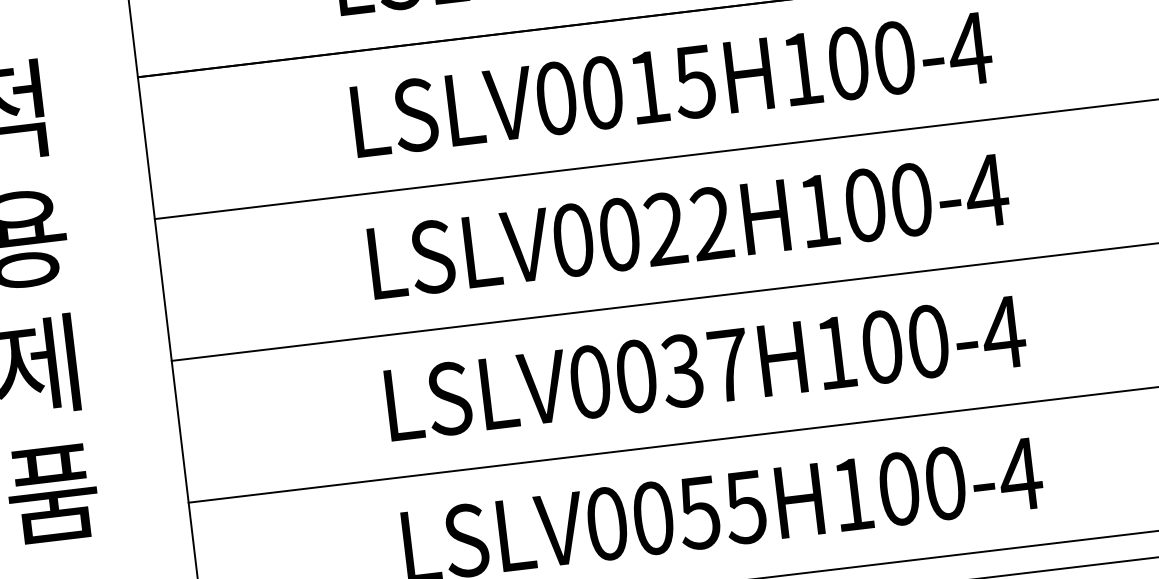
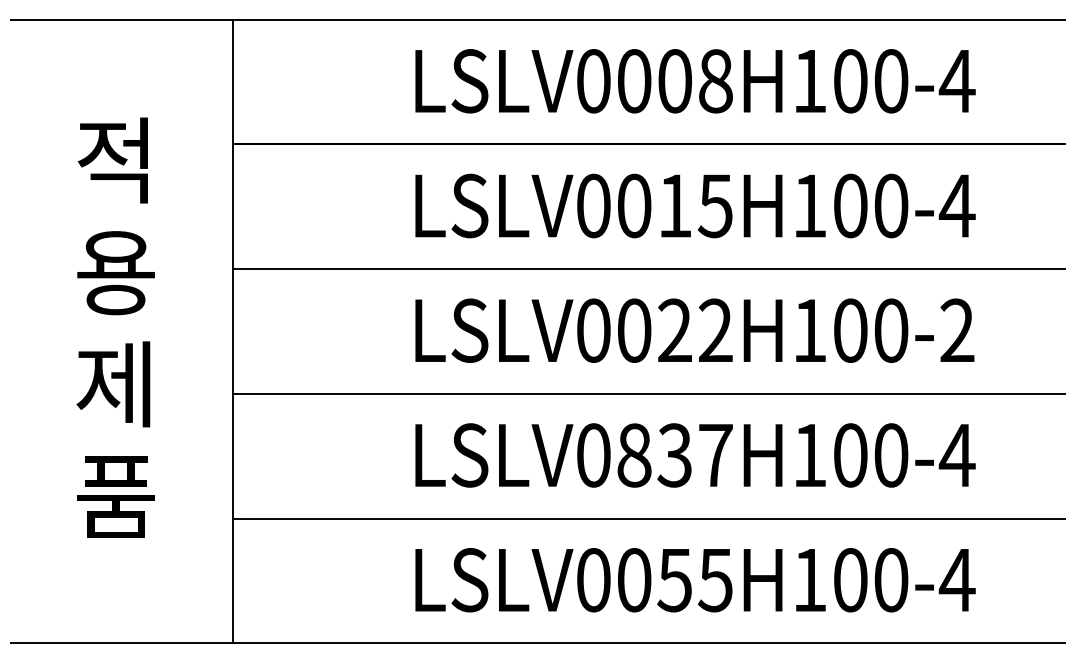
text: (985, 189) -> (956, 329), LSLV0022H100-4 -> LSLV0022H100-2
text: (636, 376) -> (634, 455), LSLV0037H100-4 -> LSLV0837H100-4

